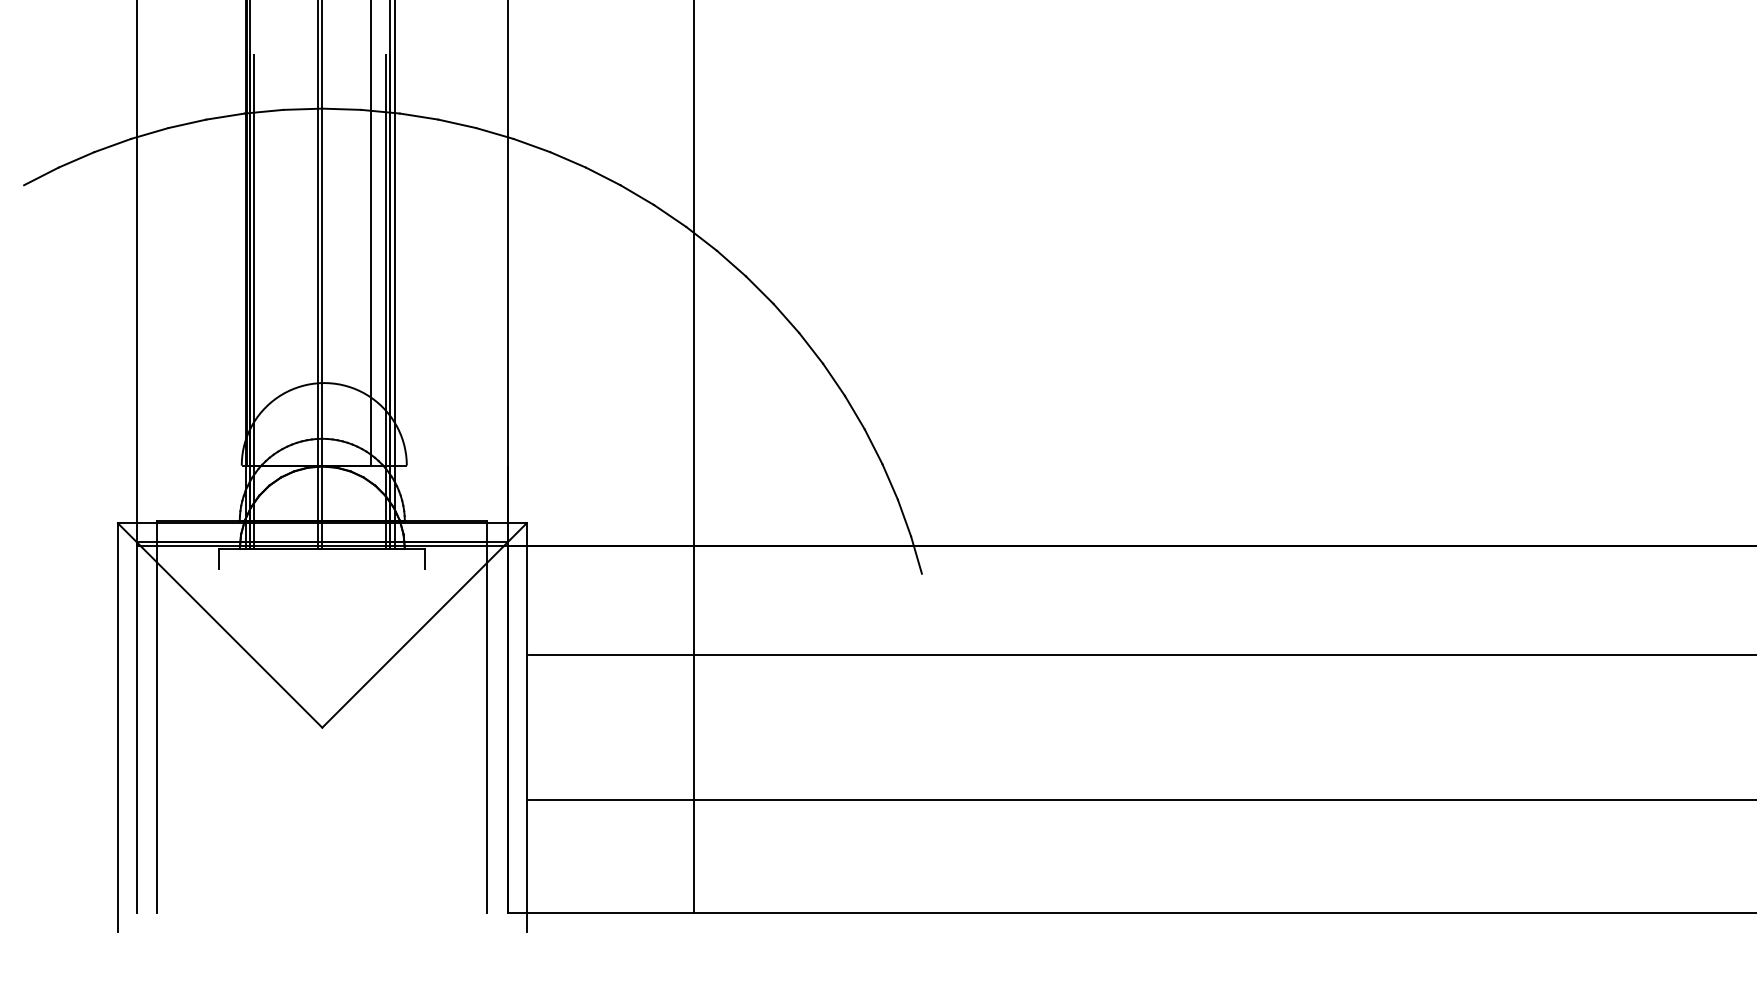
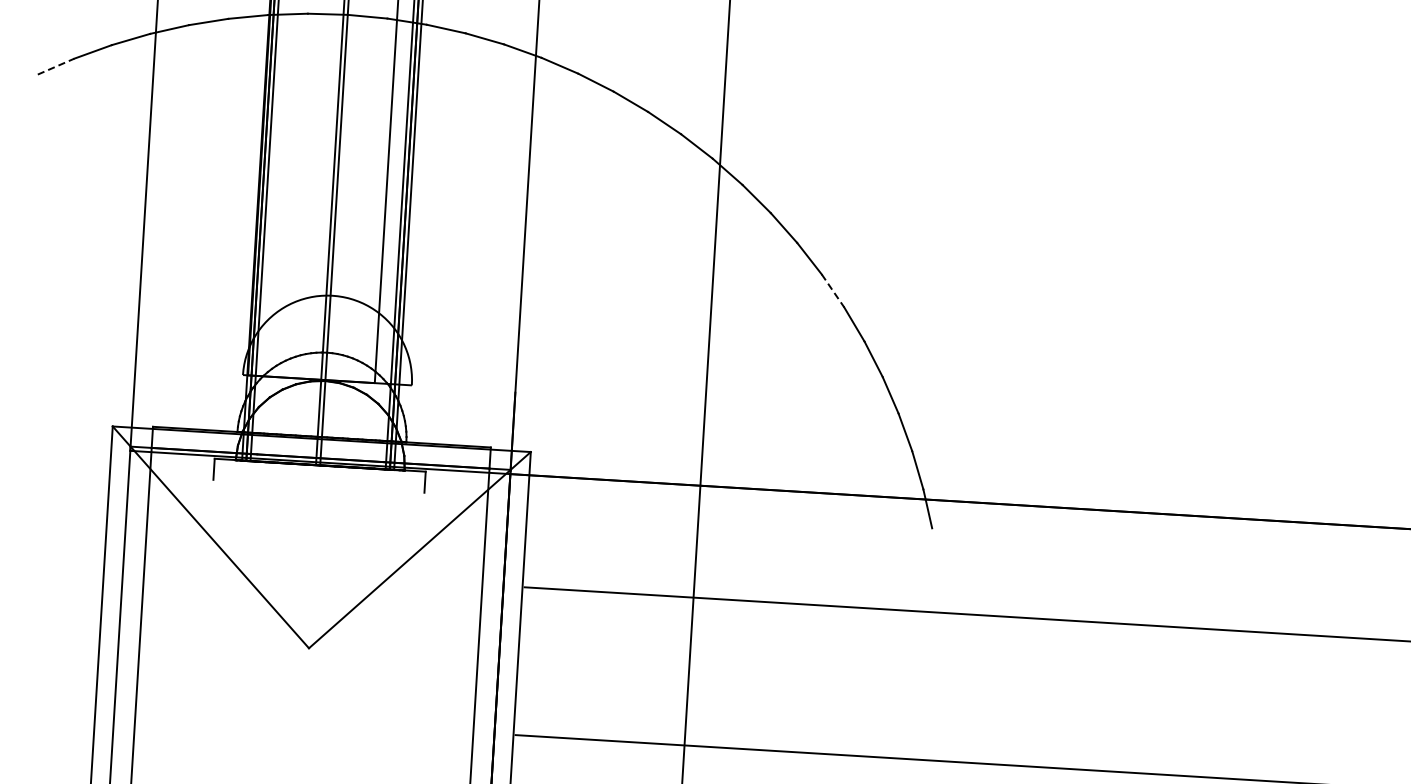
line: (41, 176) -> (56, 66), solid -> dashed
line: (811, 348) -> (833, 290), solid -> dashed

